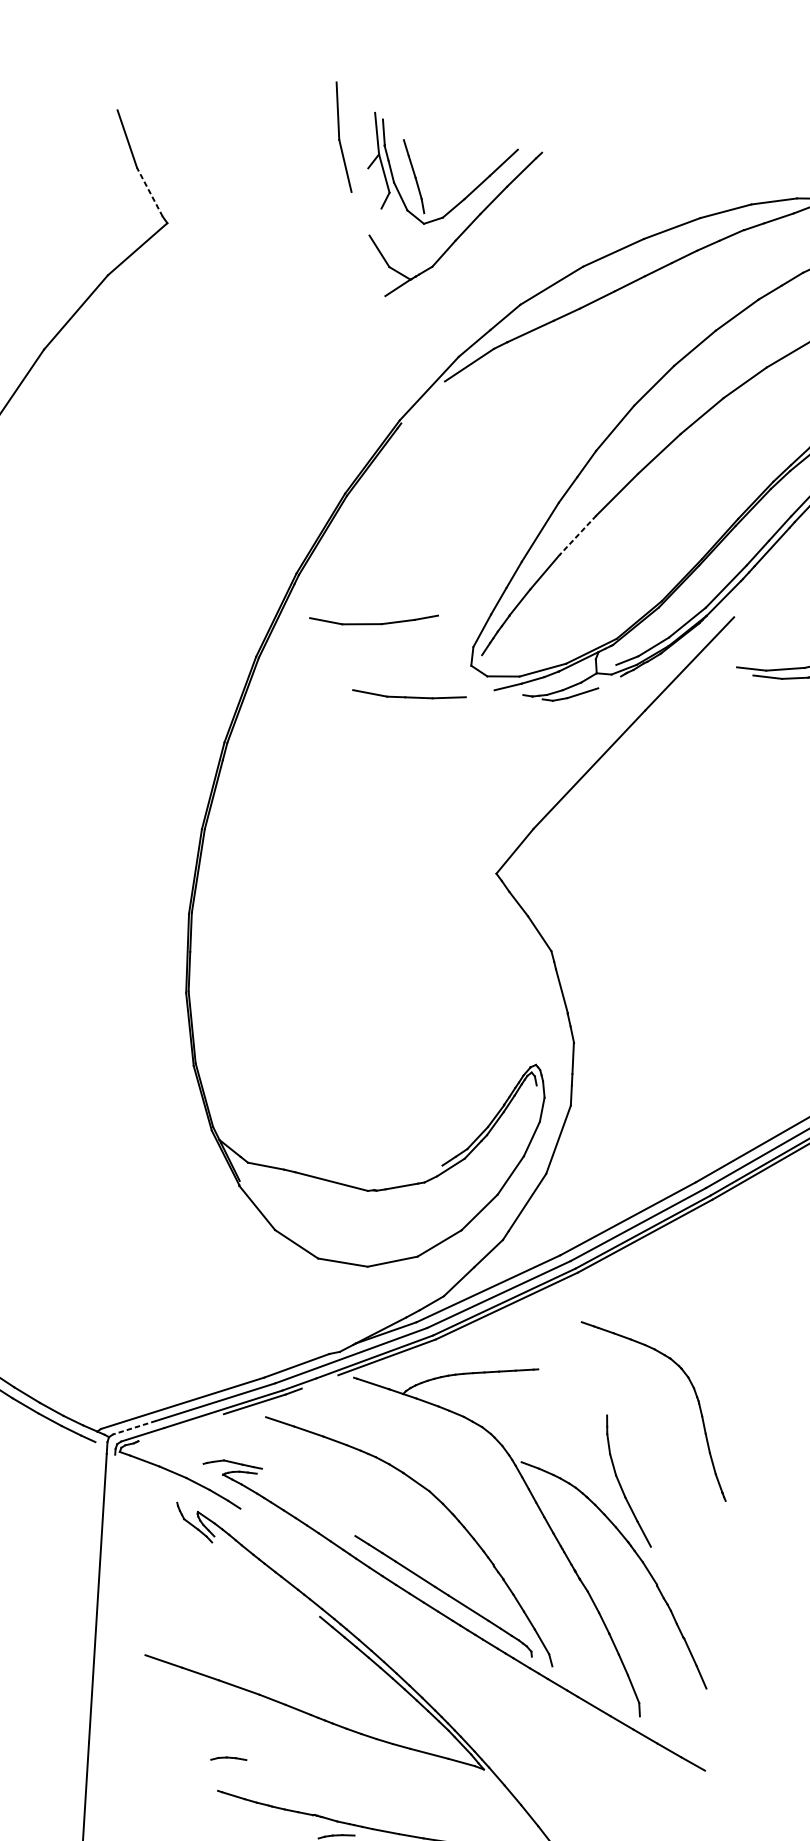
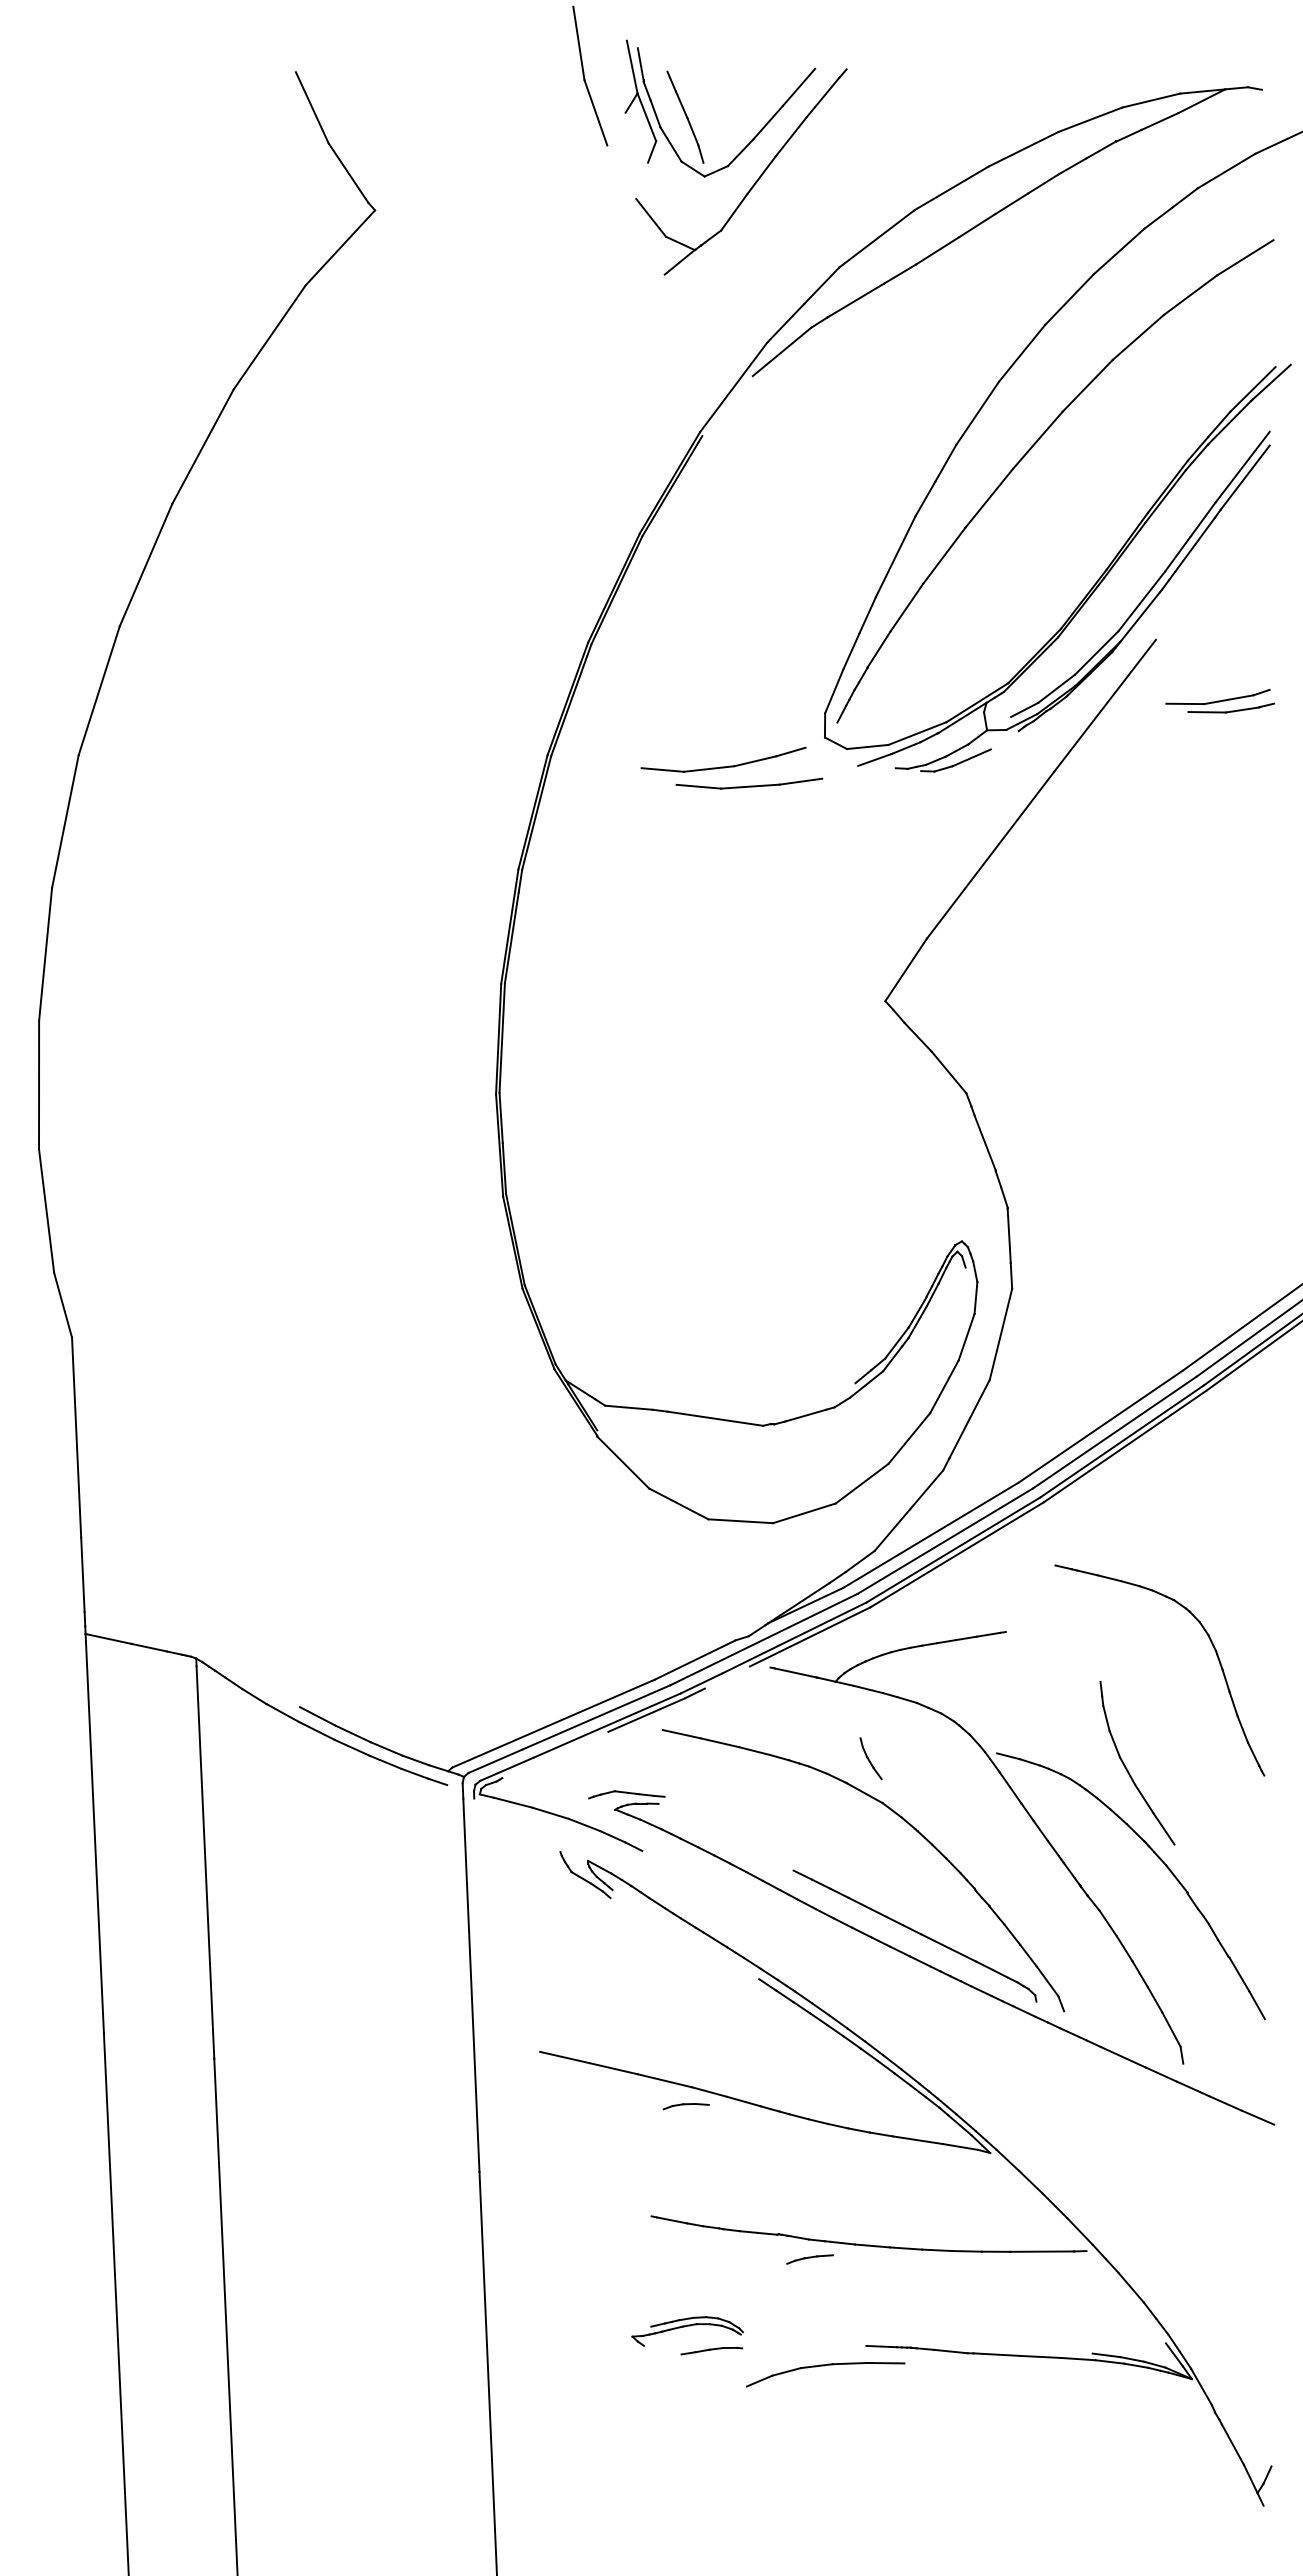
line: (149, 192) -> (348, 173), dashed -> solid
line: (578, 535) -> (944, 556), dashed -> solid
part: (373, 623) -> (723, 766), moved
line: (134, 1427) -> (495, 1761), dashed -> solid
part: (423, 1455) -> (870, 1758), added
part: (228, 1759) -> (685, 2106), moved

